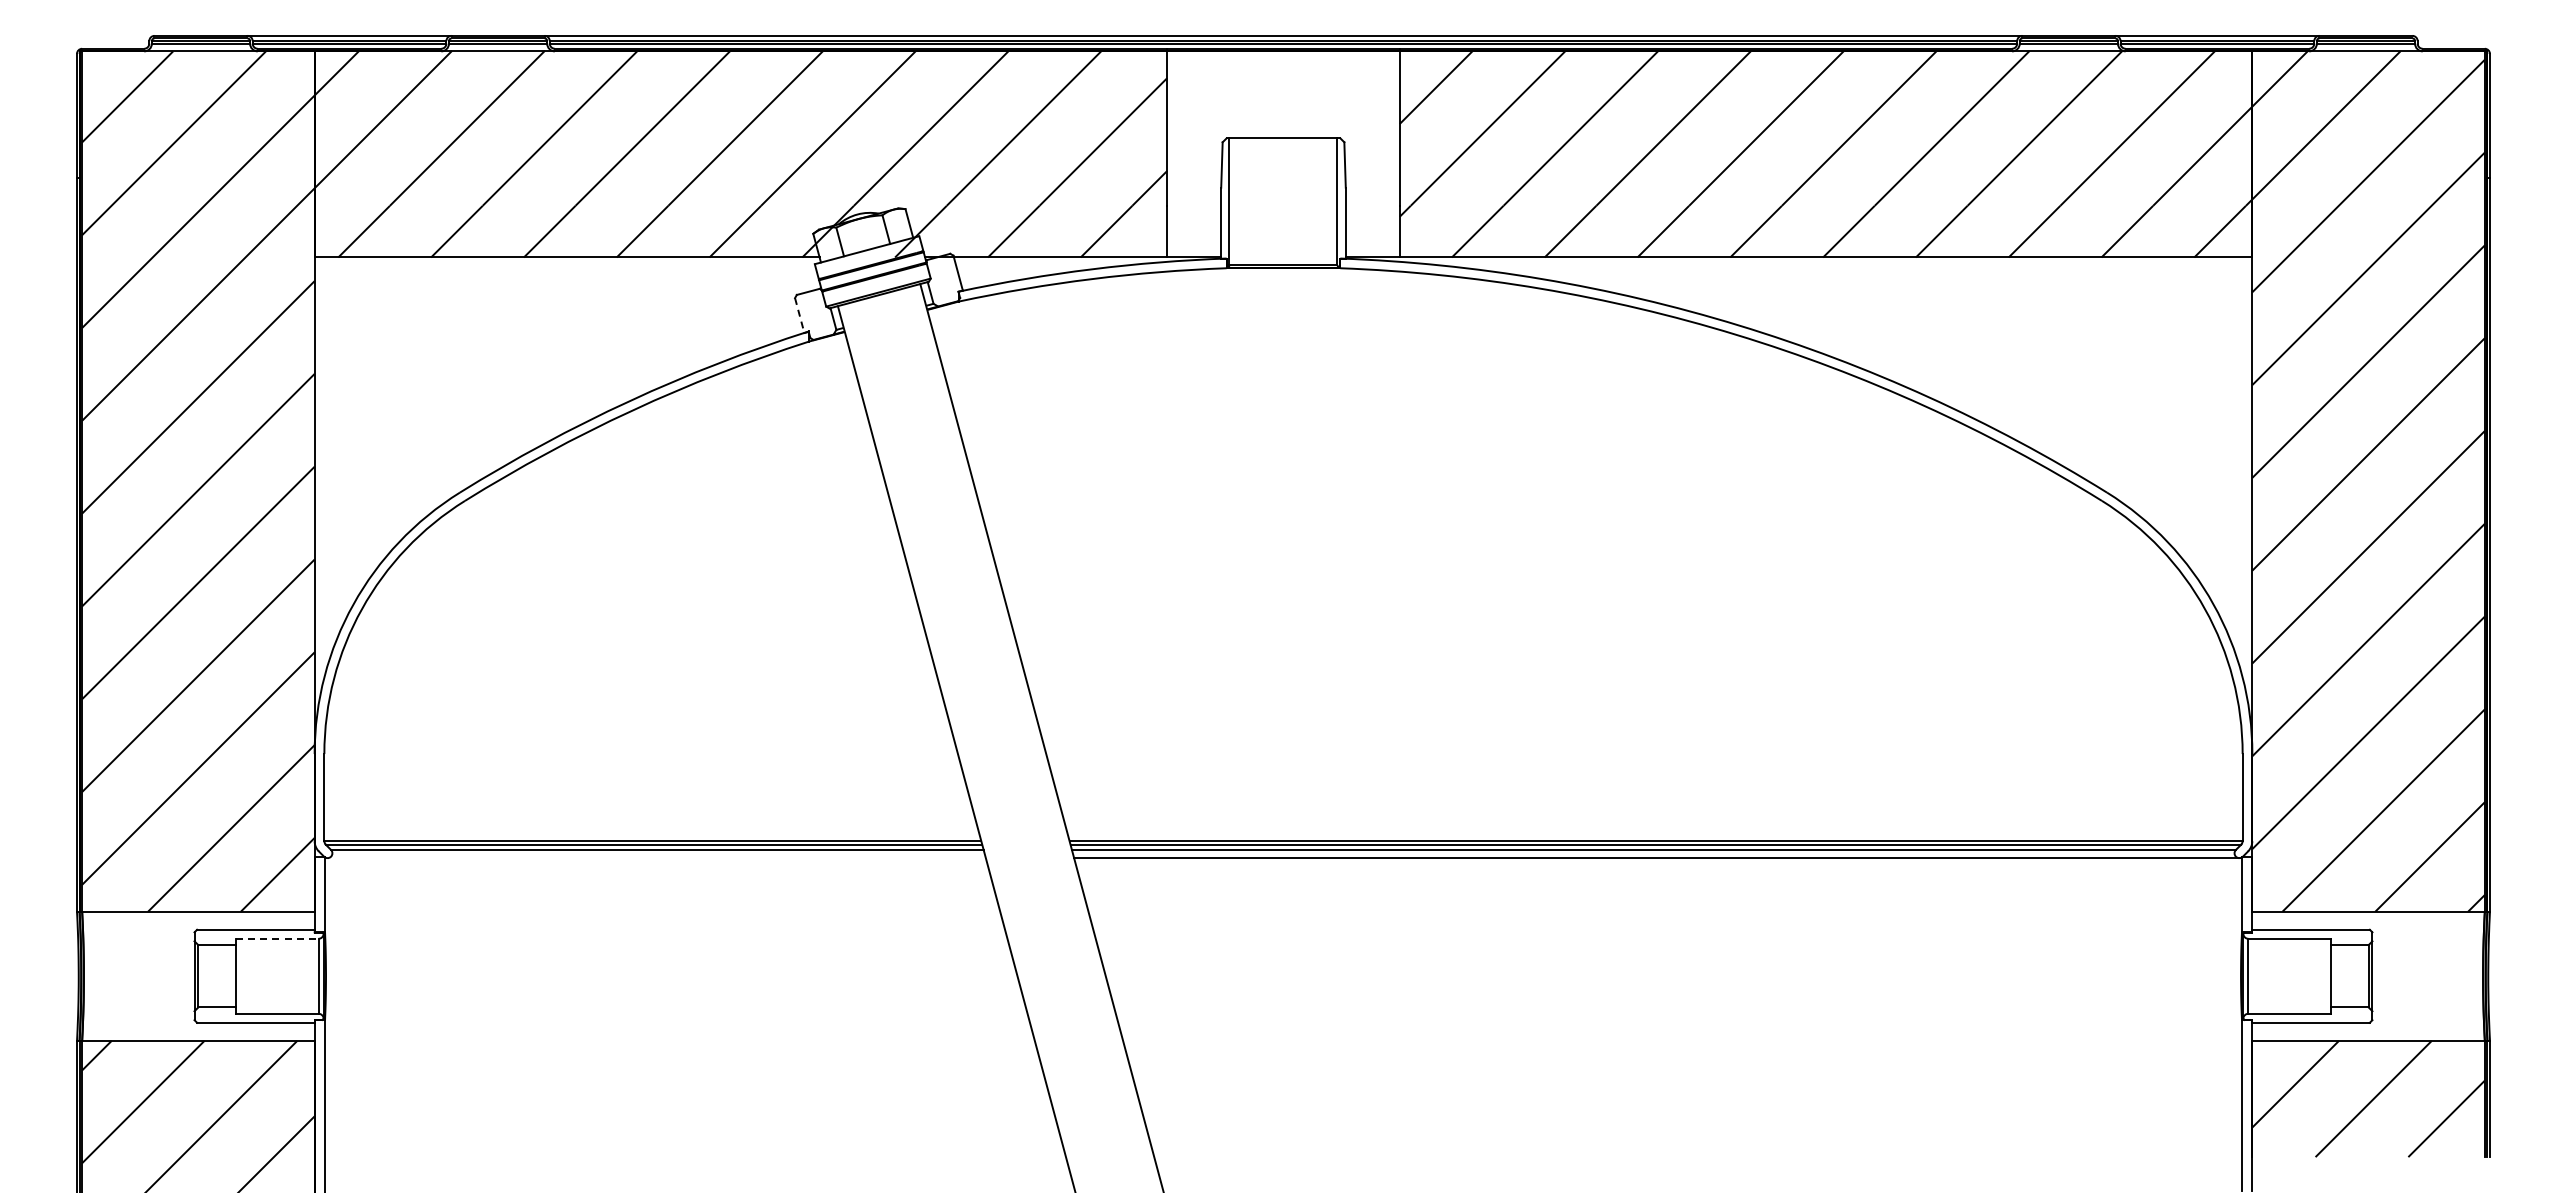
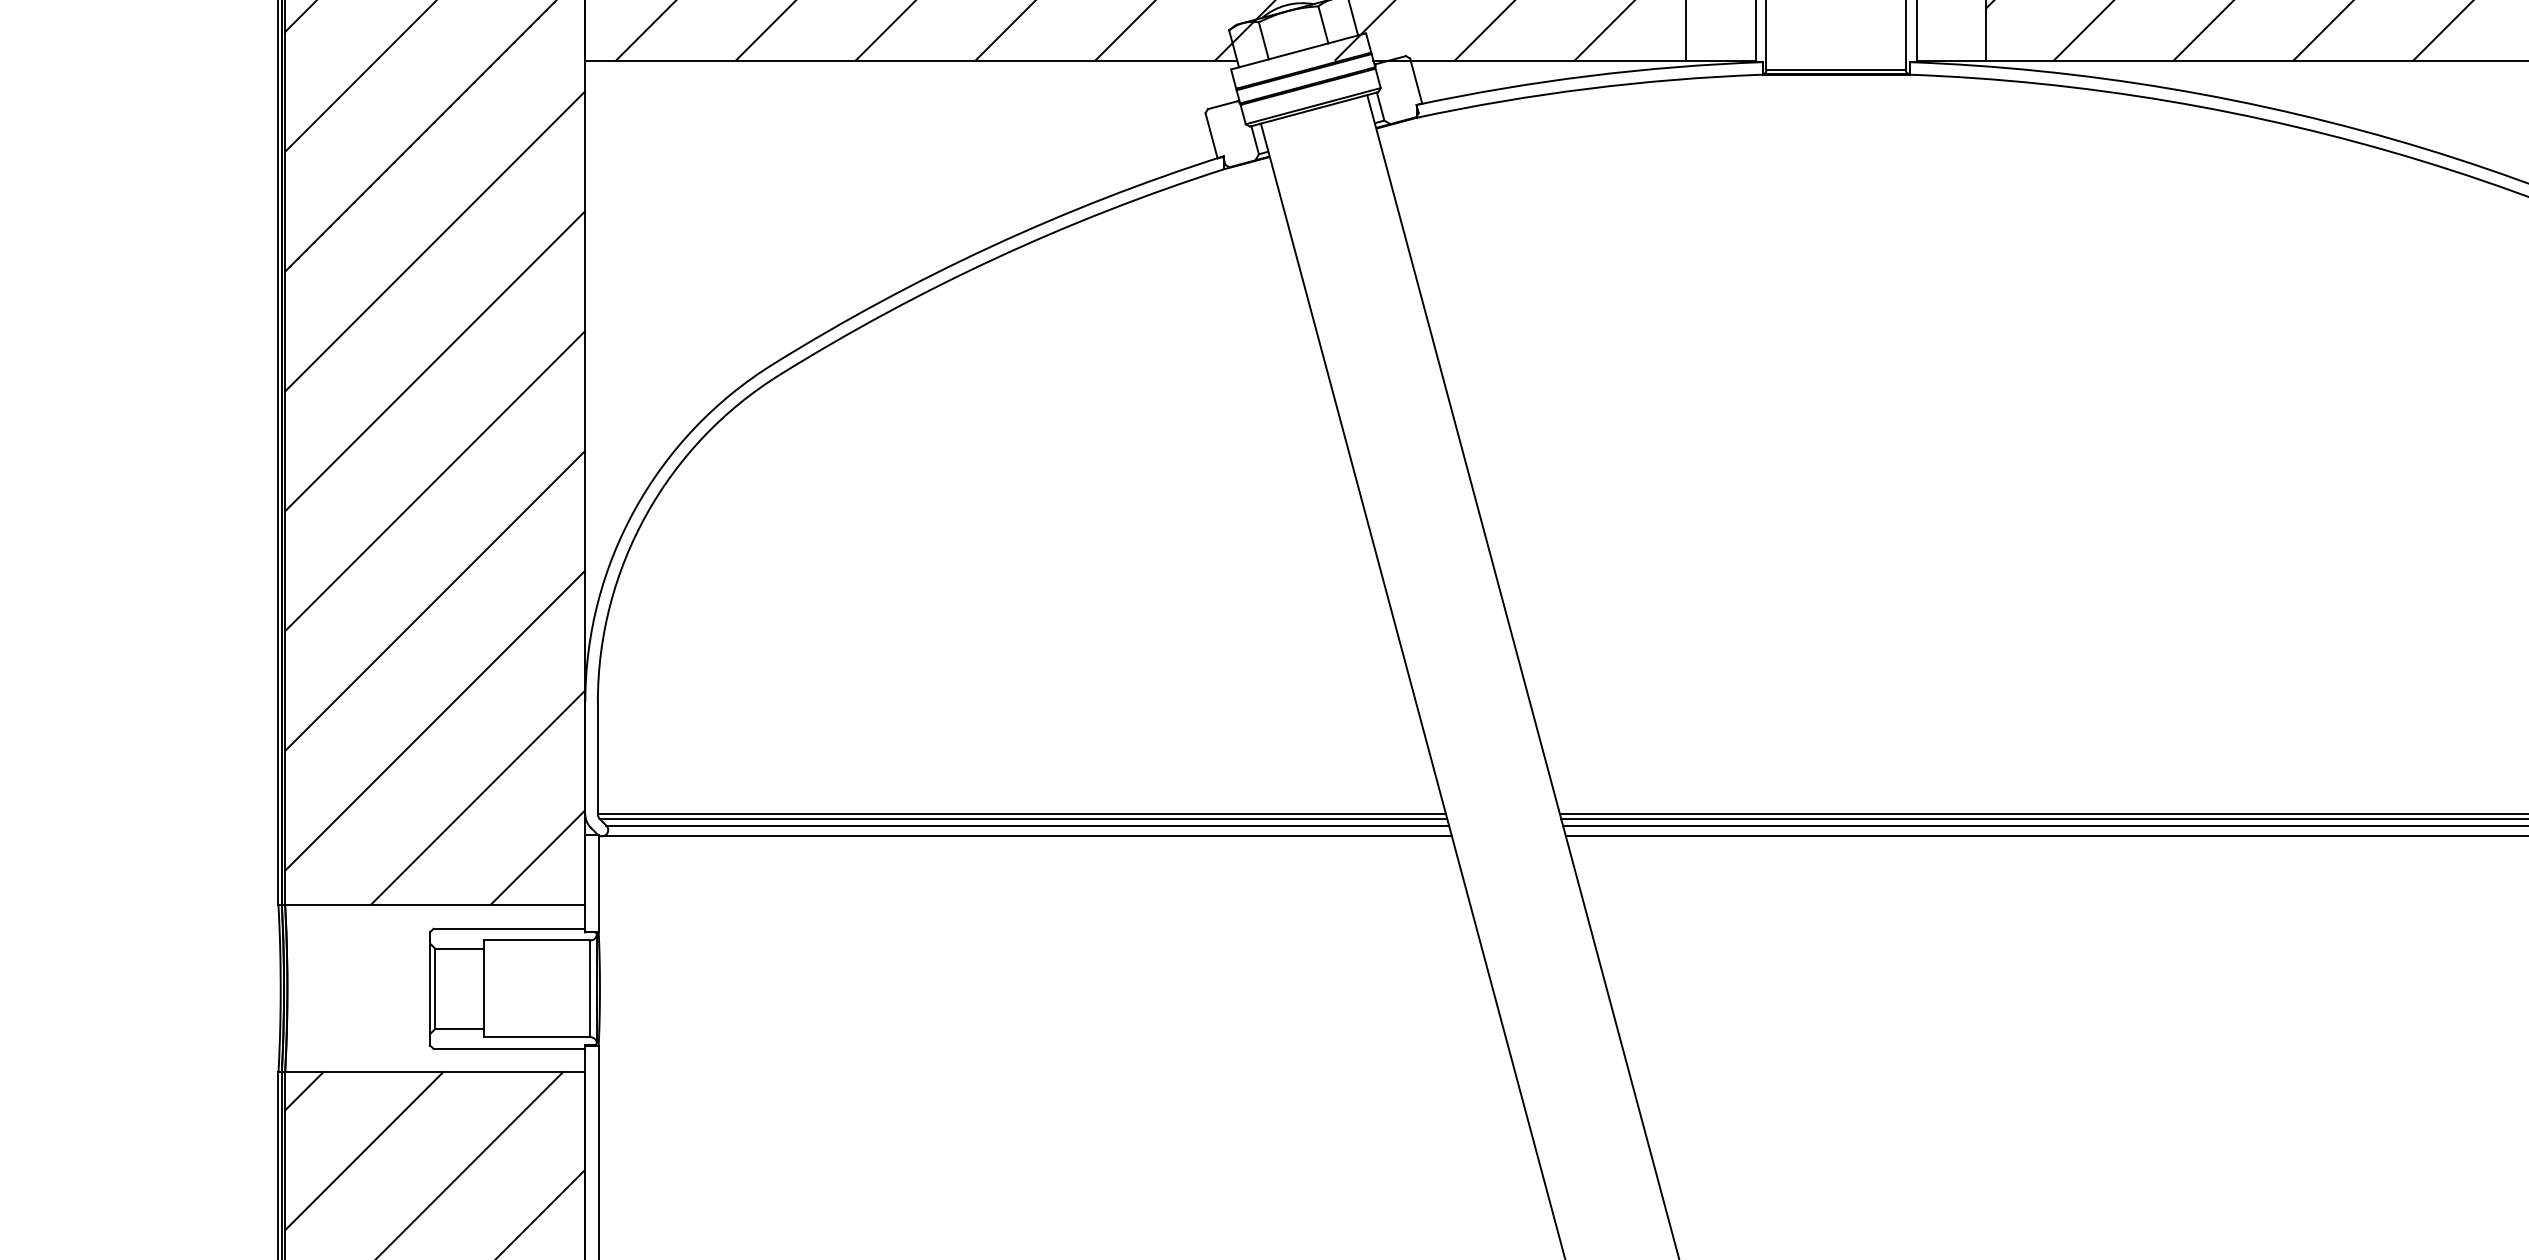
line: (799, 316) -> (1211, 137), dashed -> solid
line: (656, 858) -> (1026, 836), added
line: (277, 938) -> (537, 940), dashed -> solid

